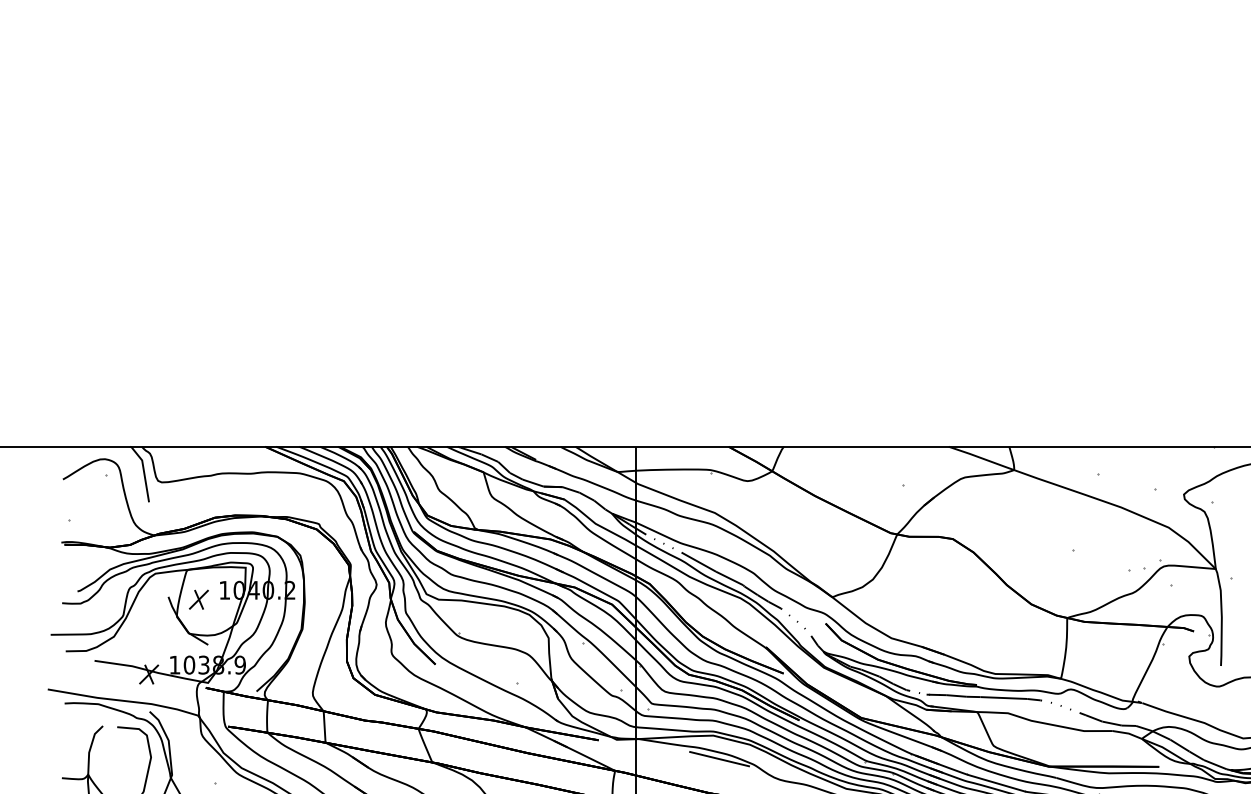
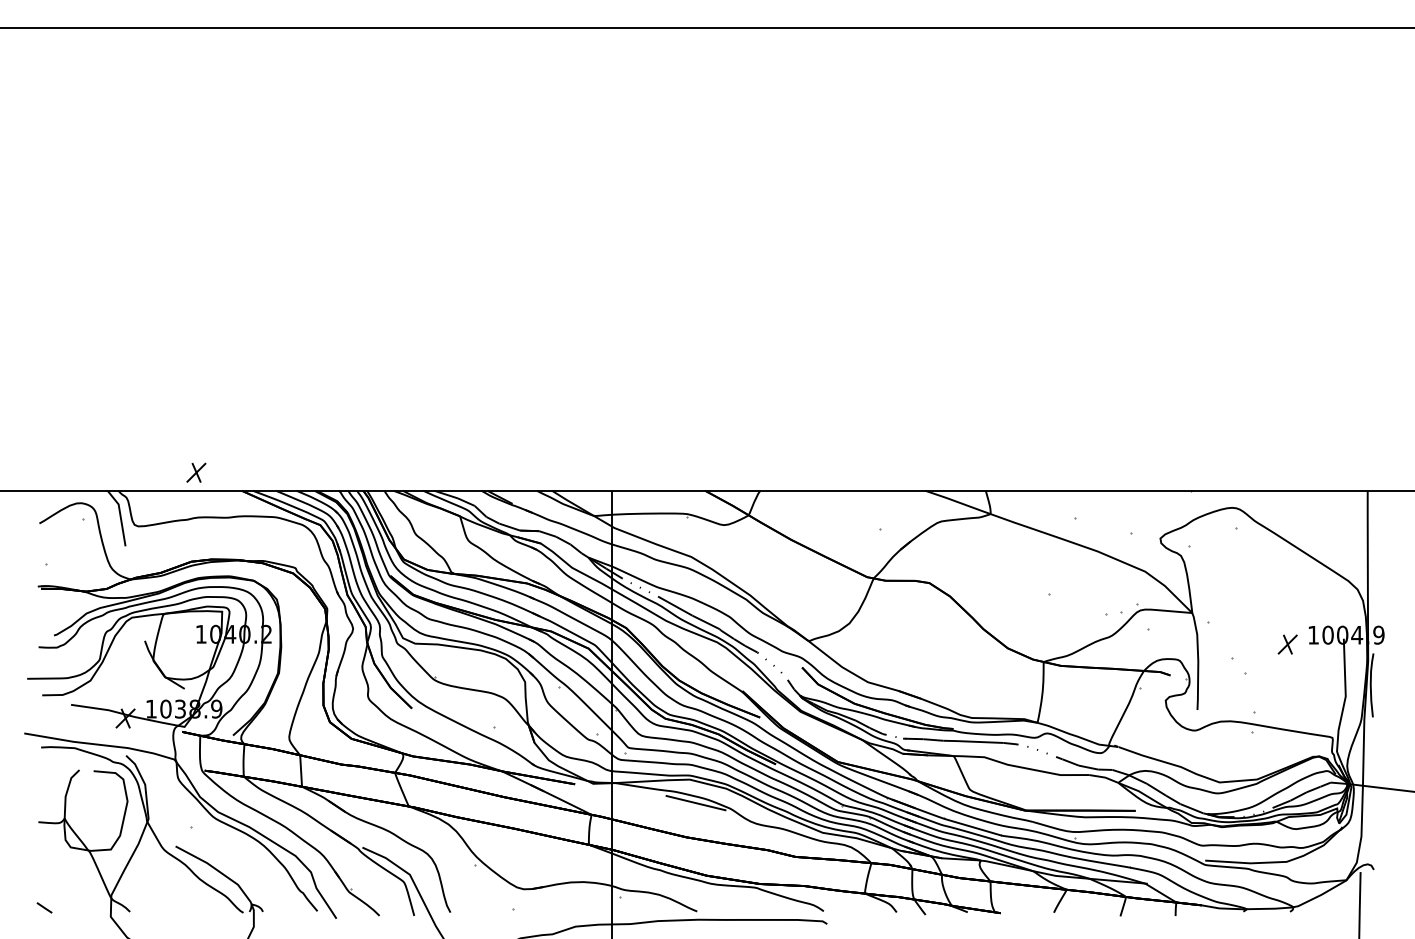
part: (199, 599) -> (196, 472), moved

